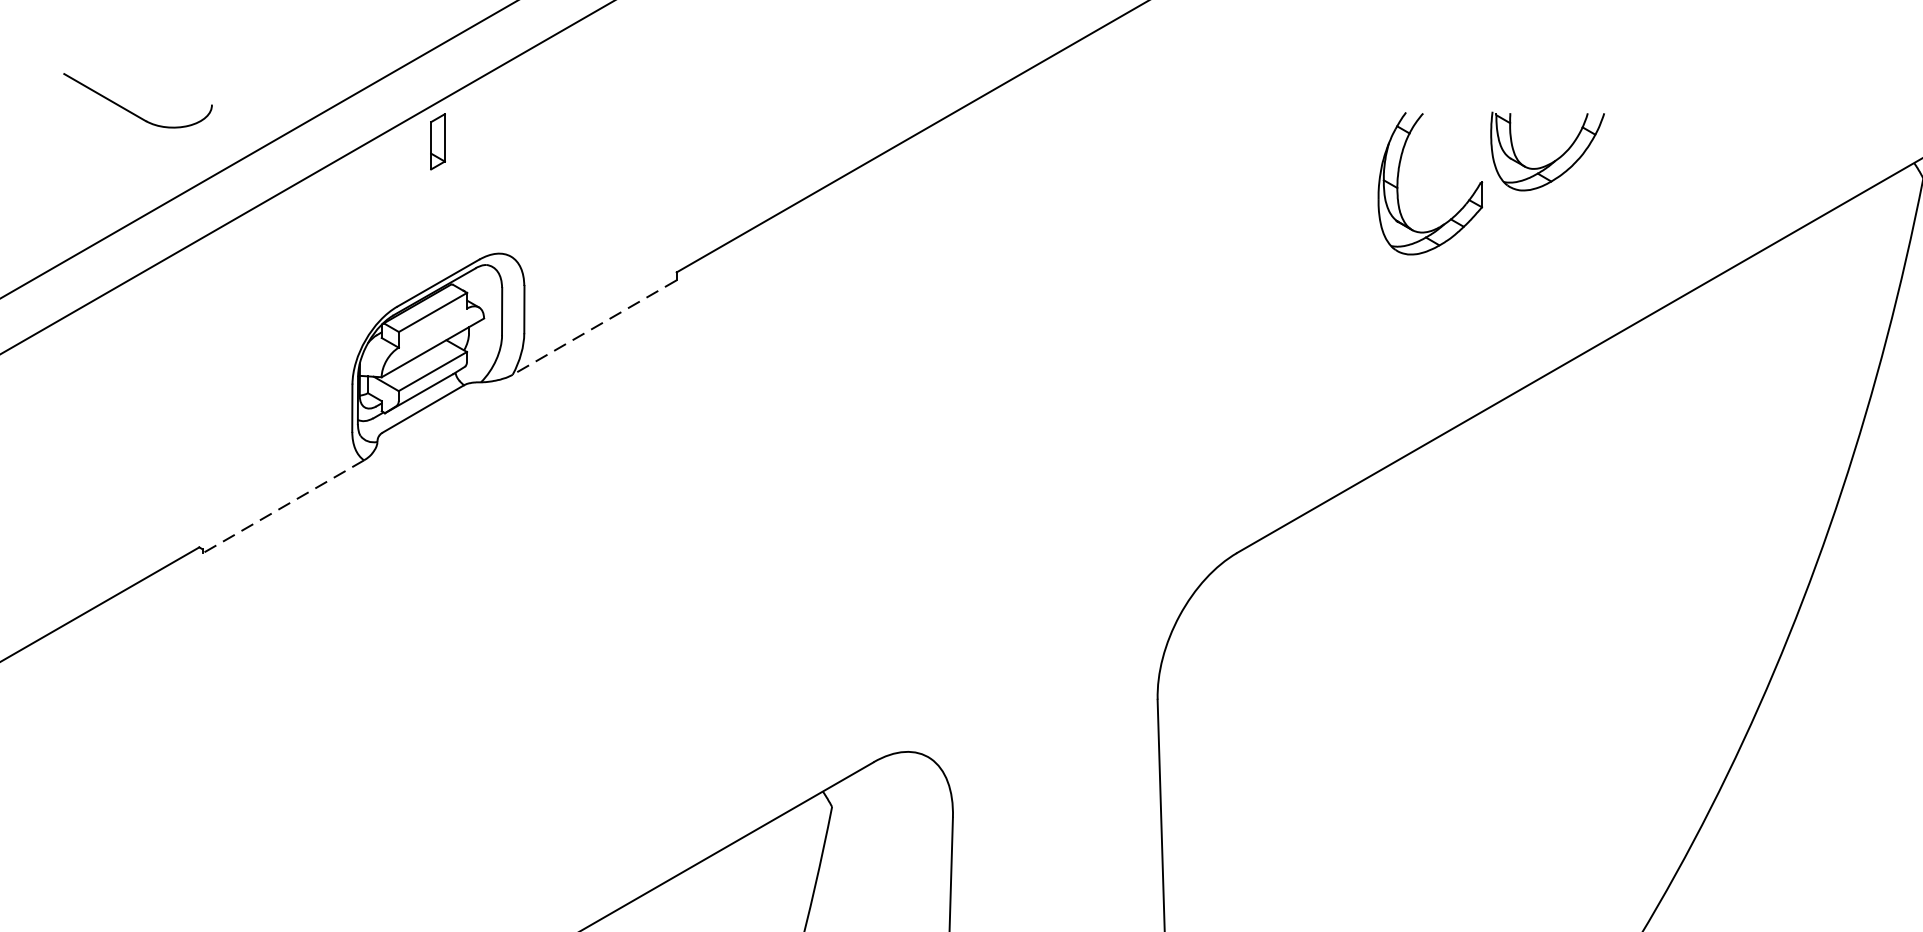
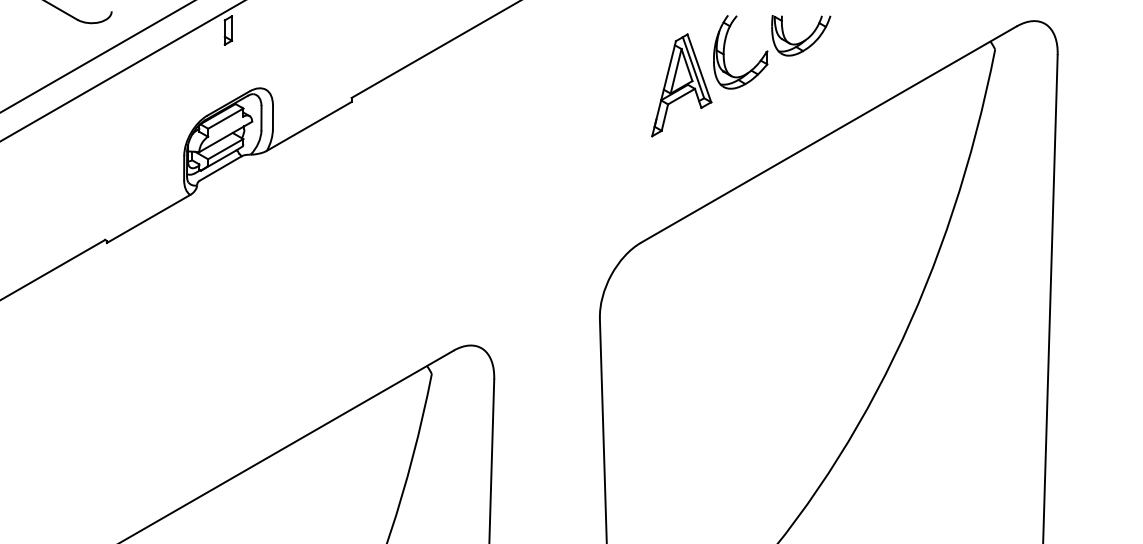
part: (1315, 248) -> (681, 85), added
line: (593, 327) -> (308, 126), dashed -> solid
line: (283, 507) -> (148, 219), dashed -> solid

